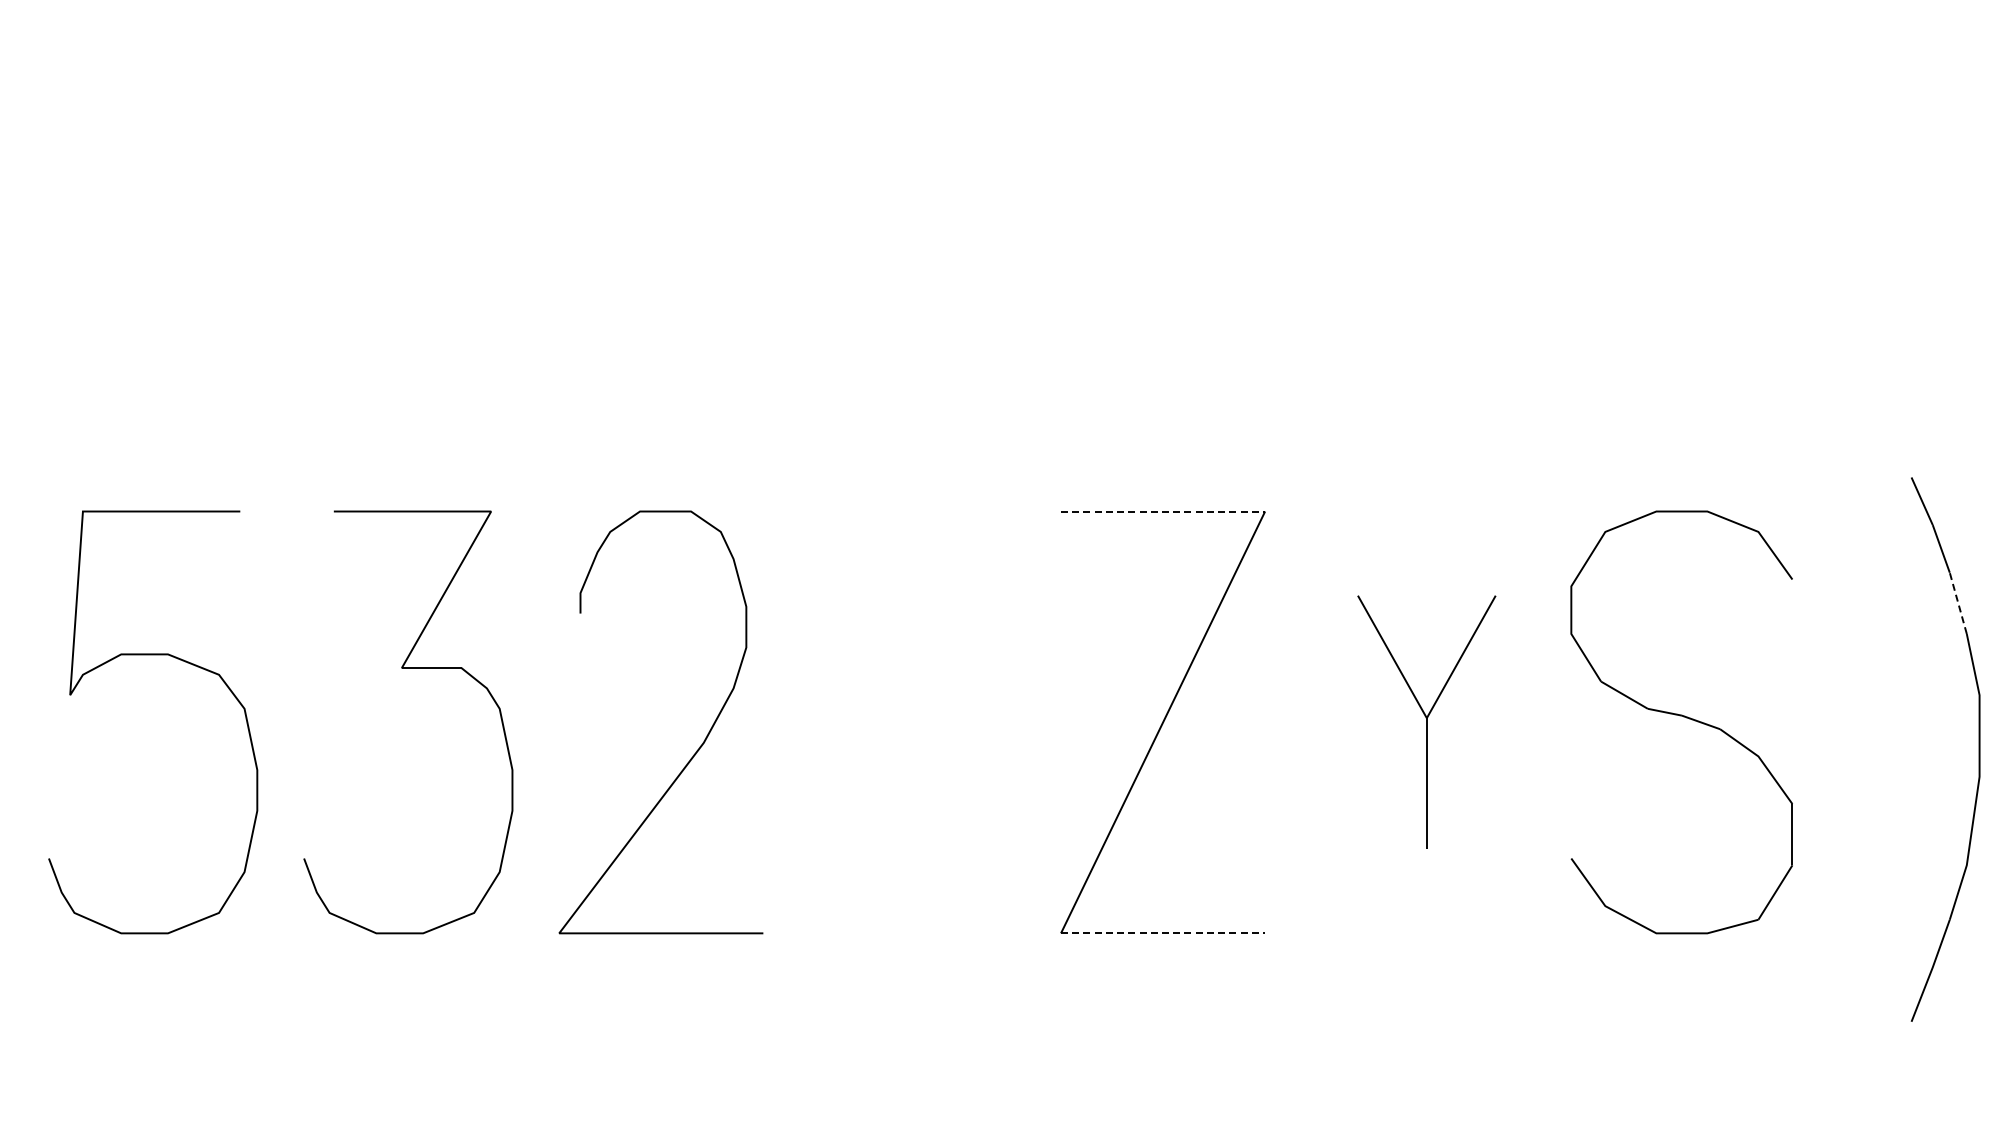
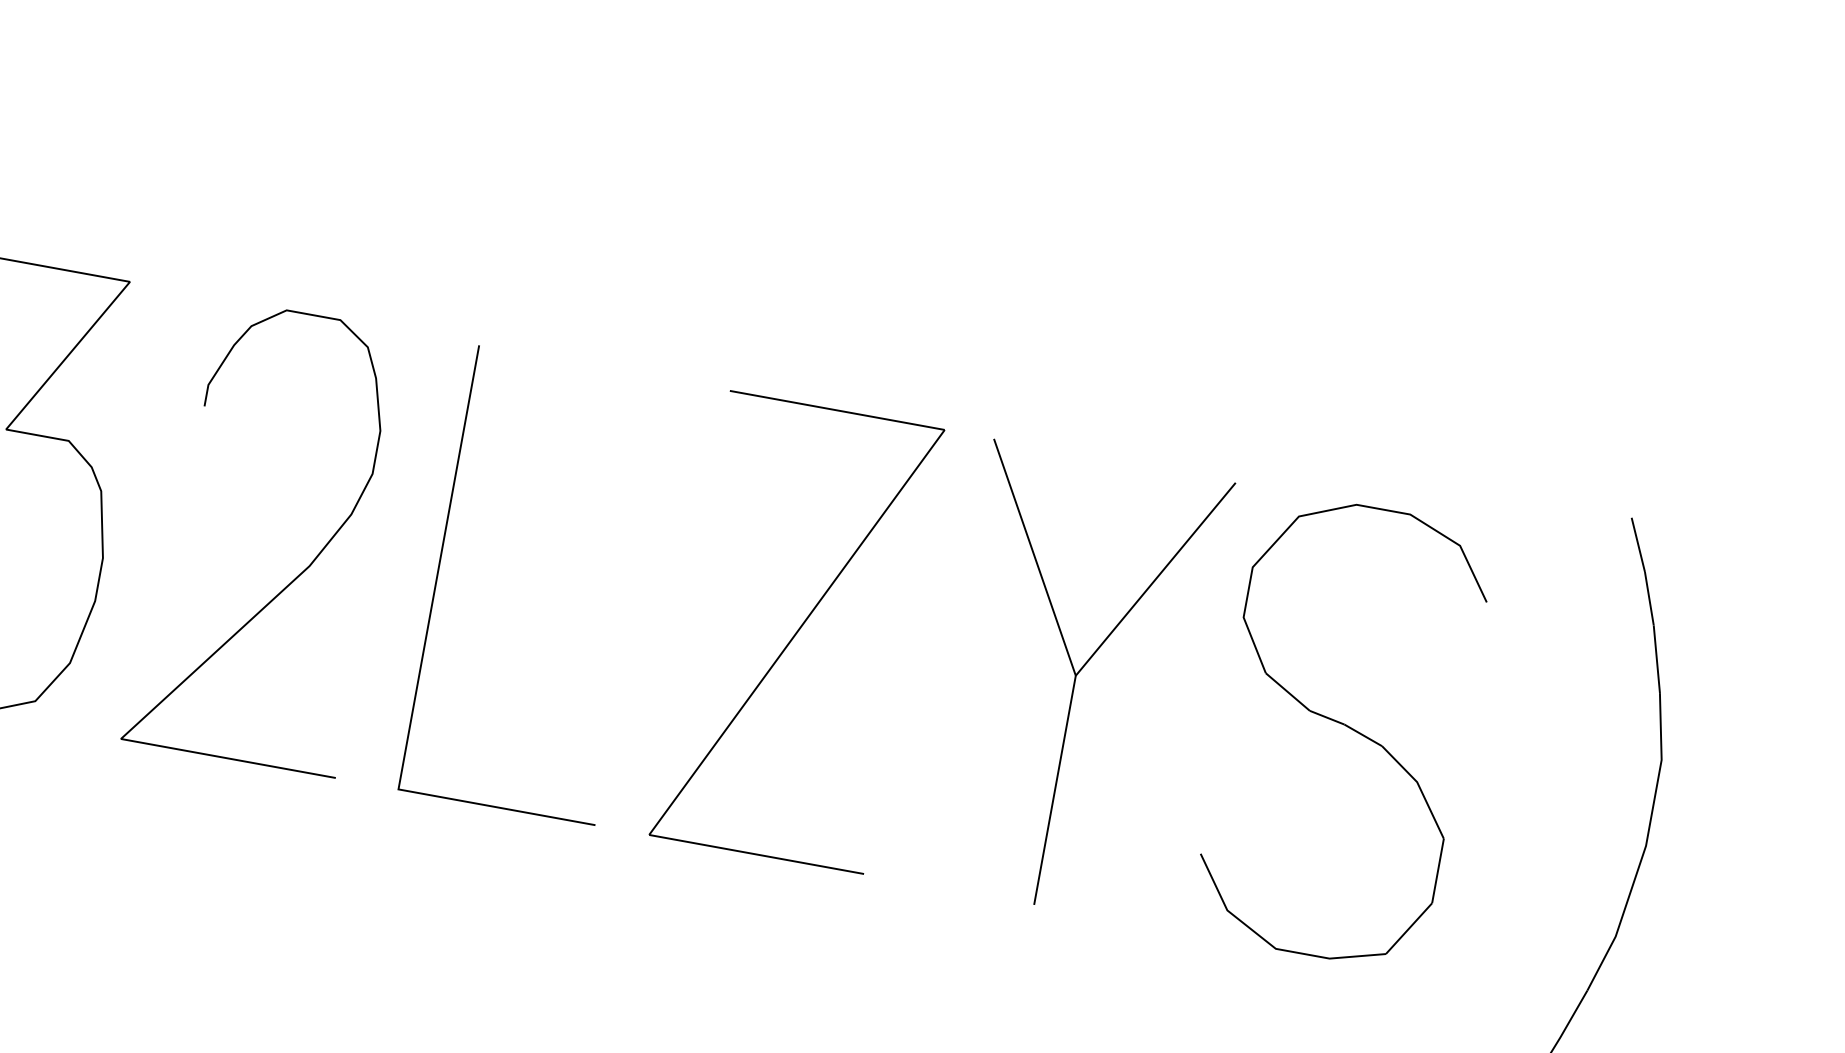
line: (1163, 511) -> (837, 410), dashed -> solid
line: (1958, 603) -> (1657, 659), dashed -> solid
part: (1426, 721) -> (1074, 681), size x1.67
line: (823, 722) -> (439, 567), added
line: (1163, 933) -> (757, 854), dashed -> solid

